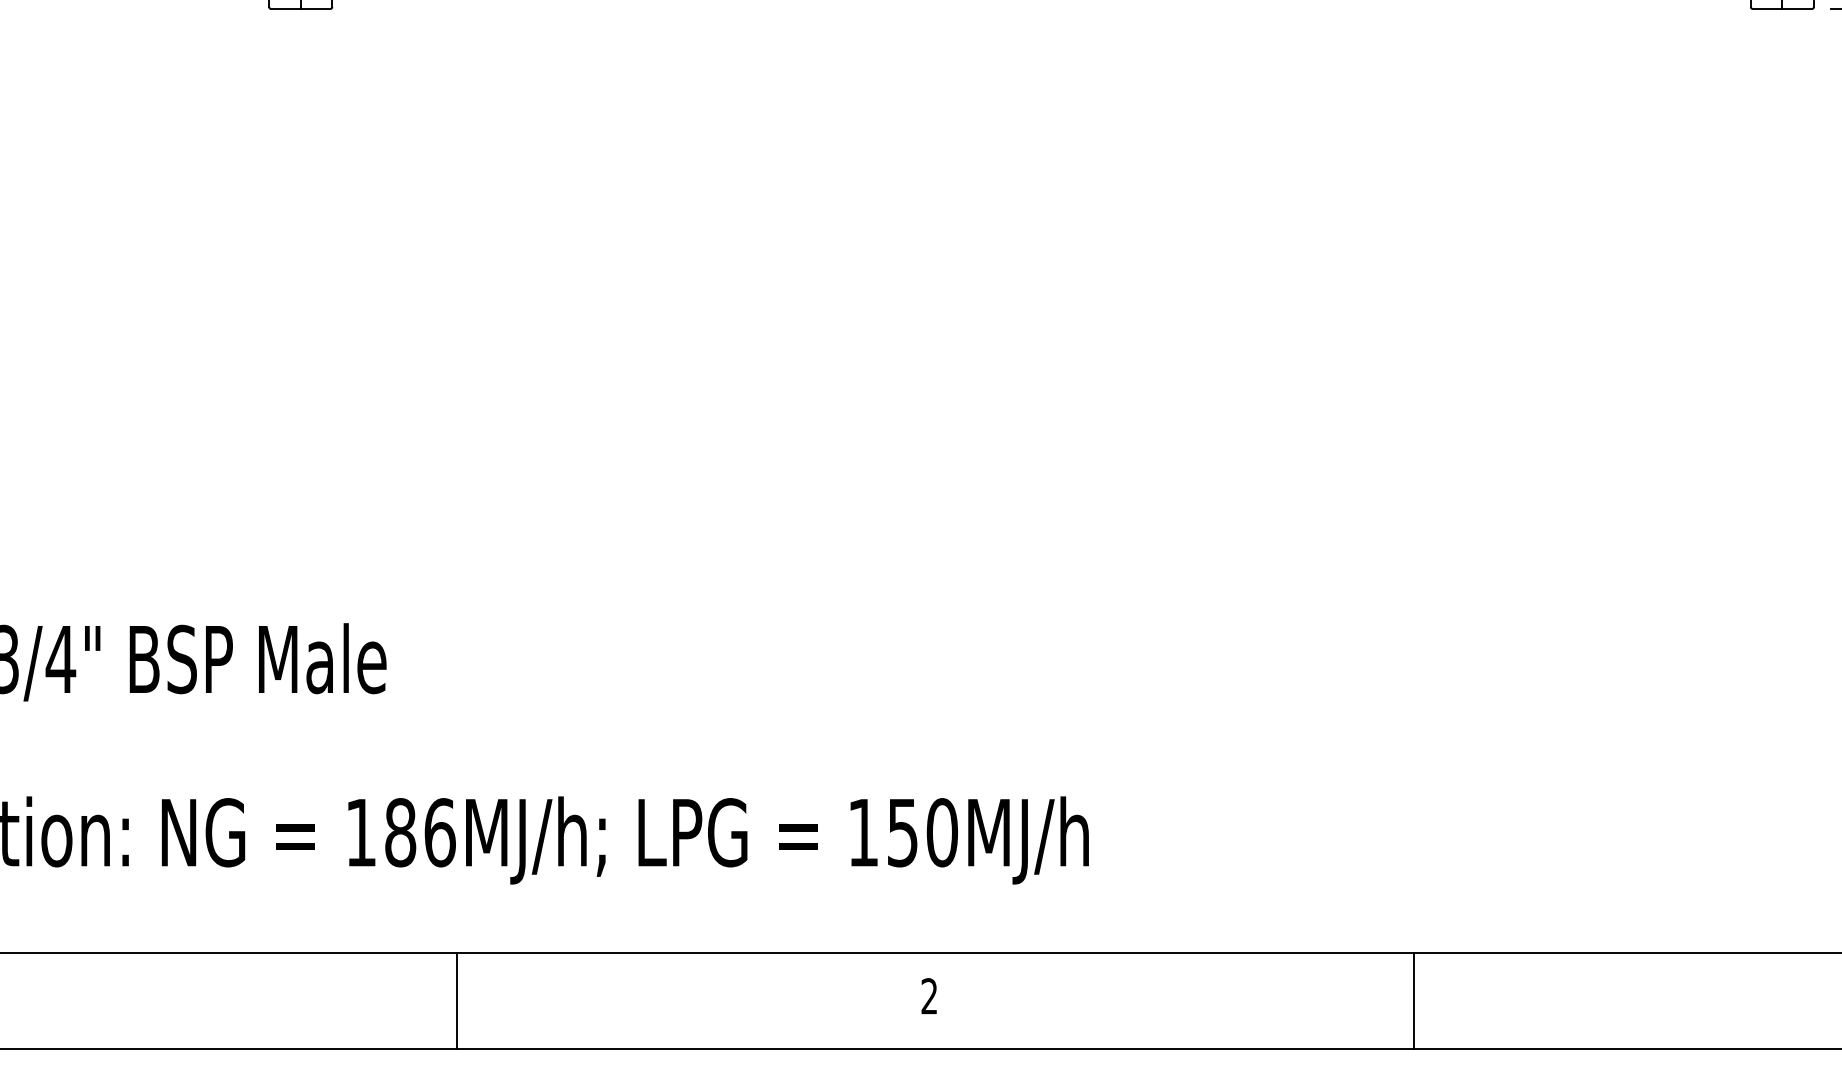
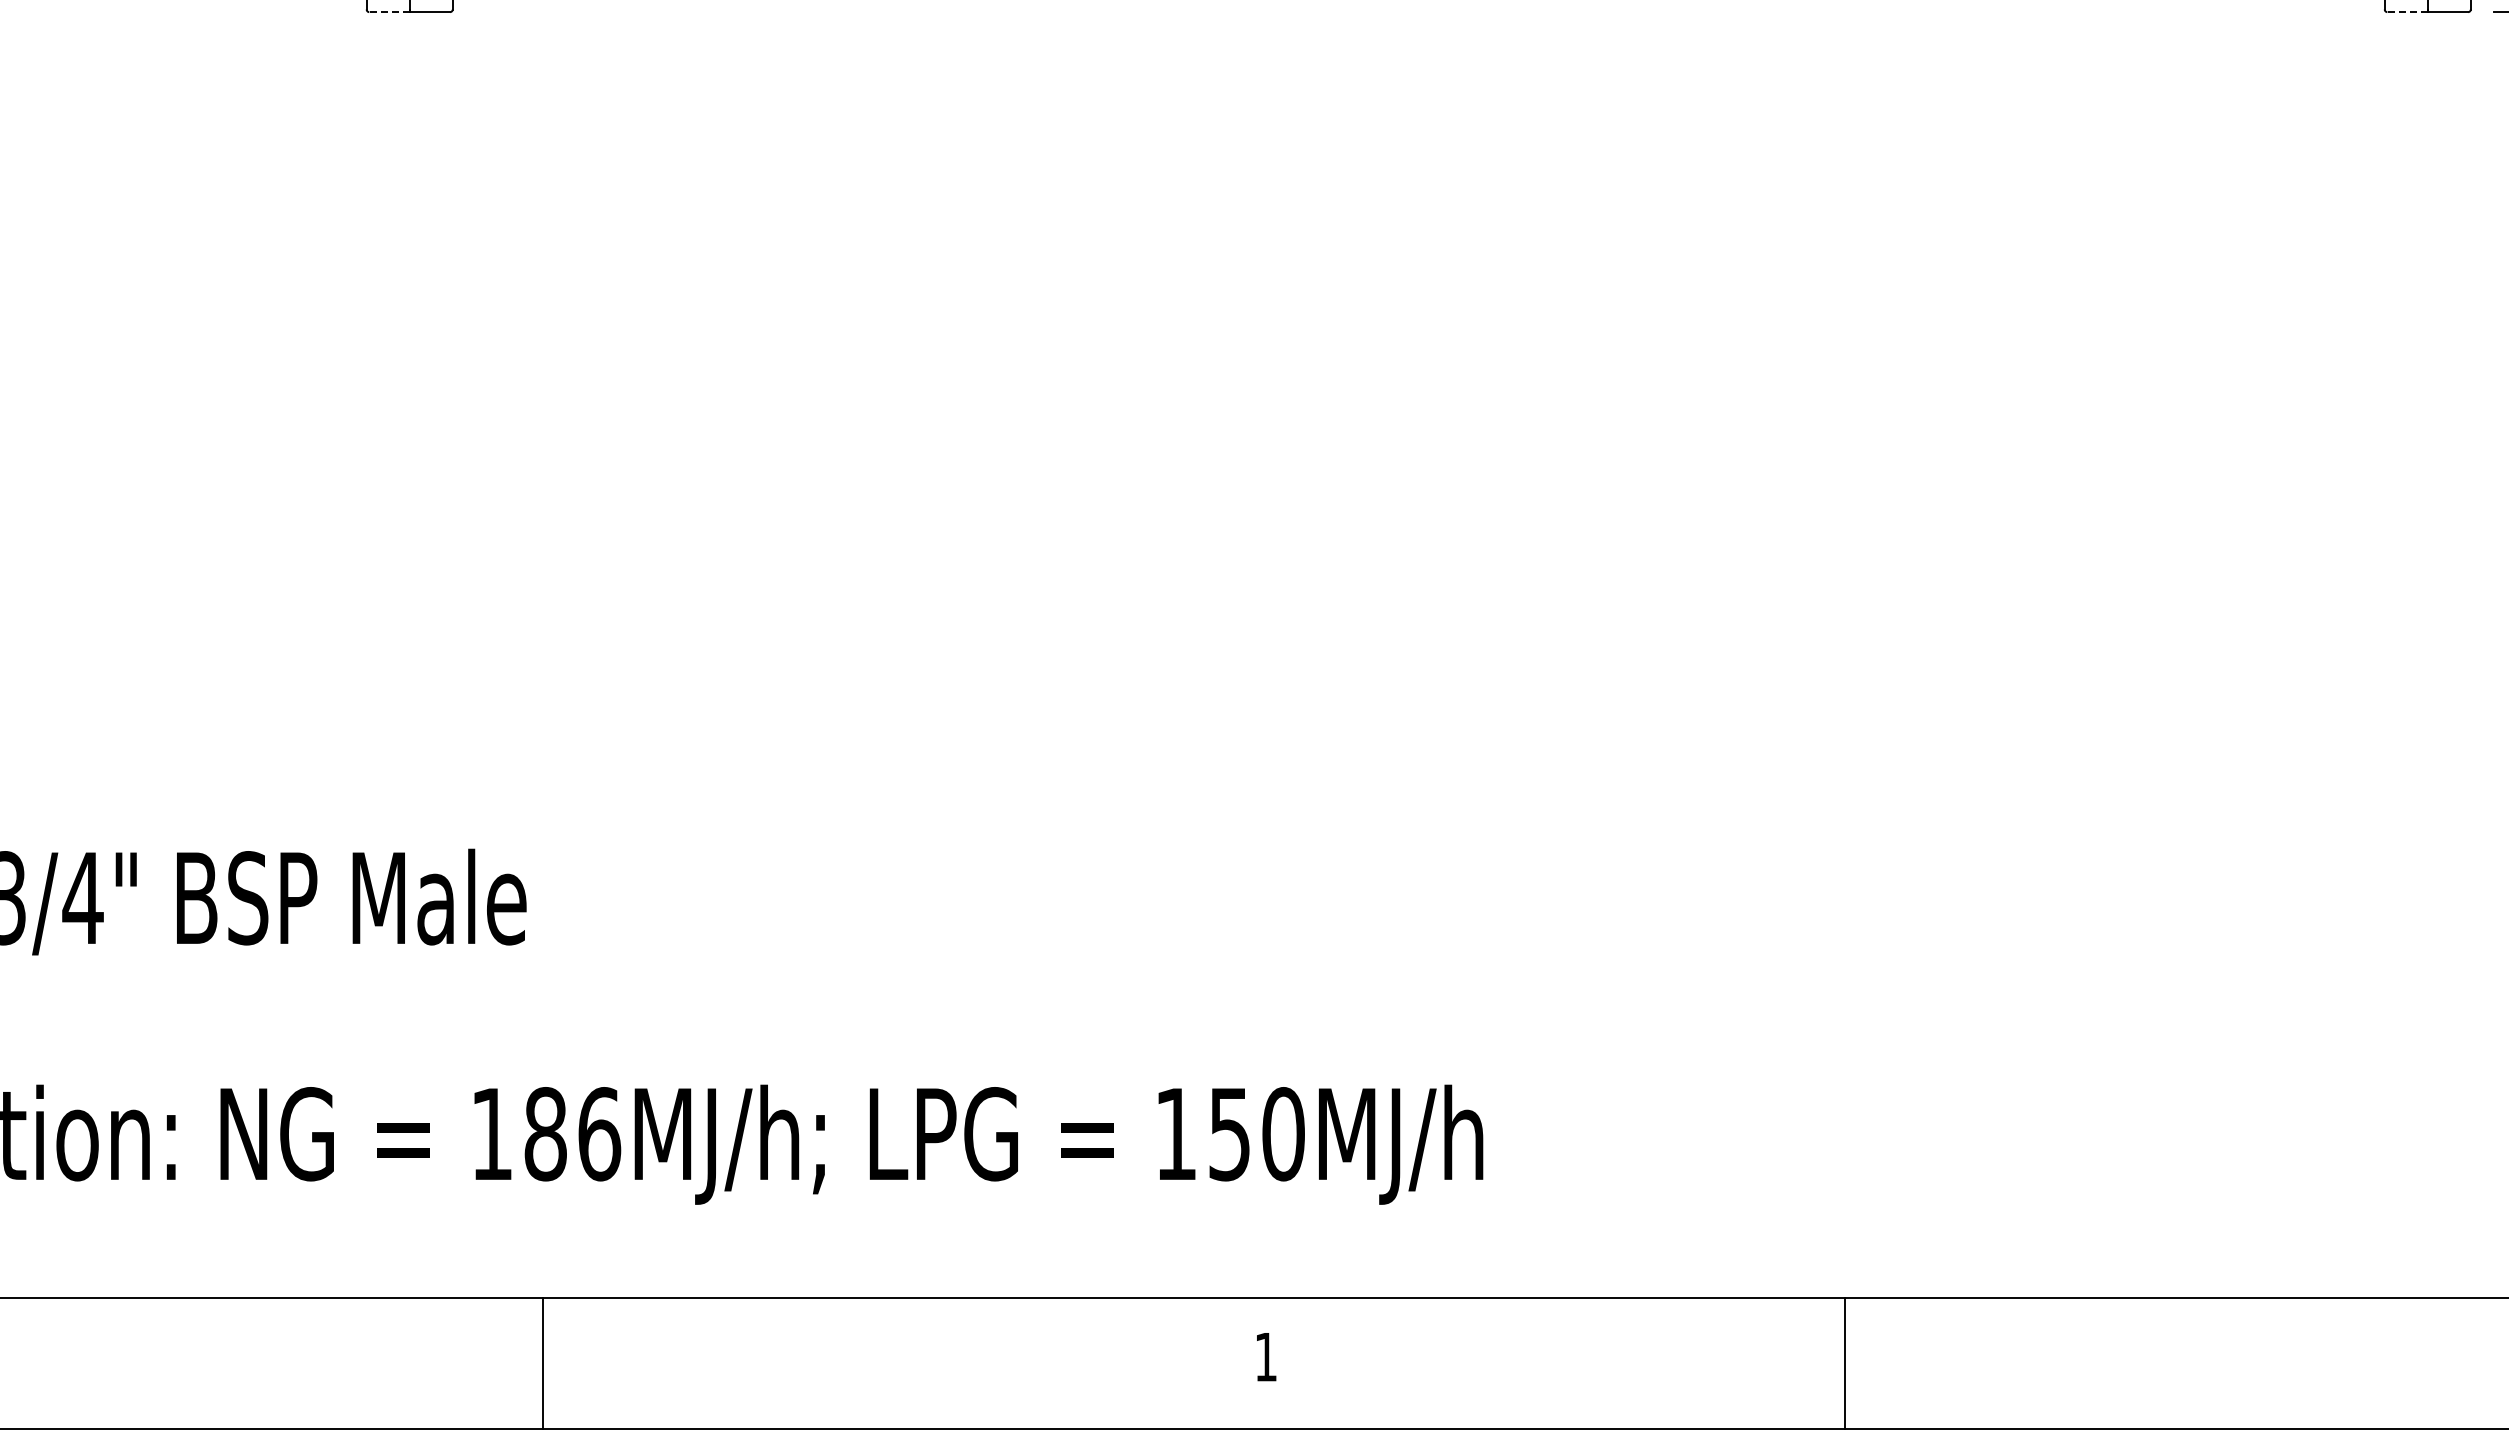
line: (285, 9) -> (389, 12), solid -> dashed
line: (1767, 9) -> (2407, 12), solid -> dashed
text: (929, 995) -> (1265, 1356), 2 -> 1
line: (456, 1001) -> (542, 1363), moved
line: (1413, 1001) -> (1844, 1363), moved

